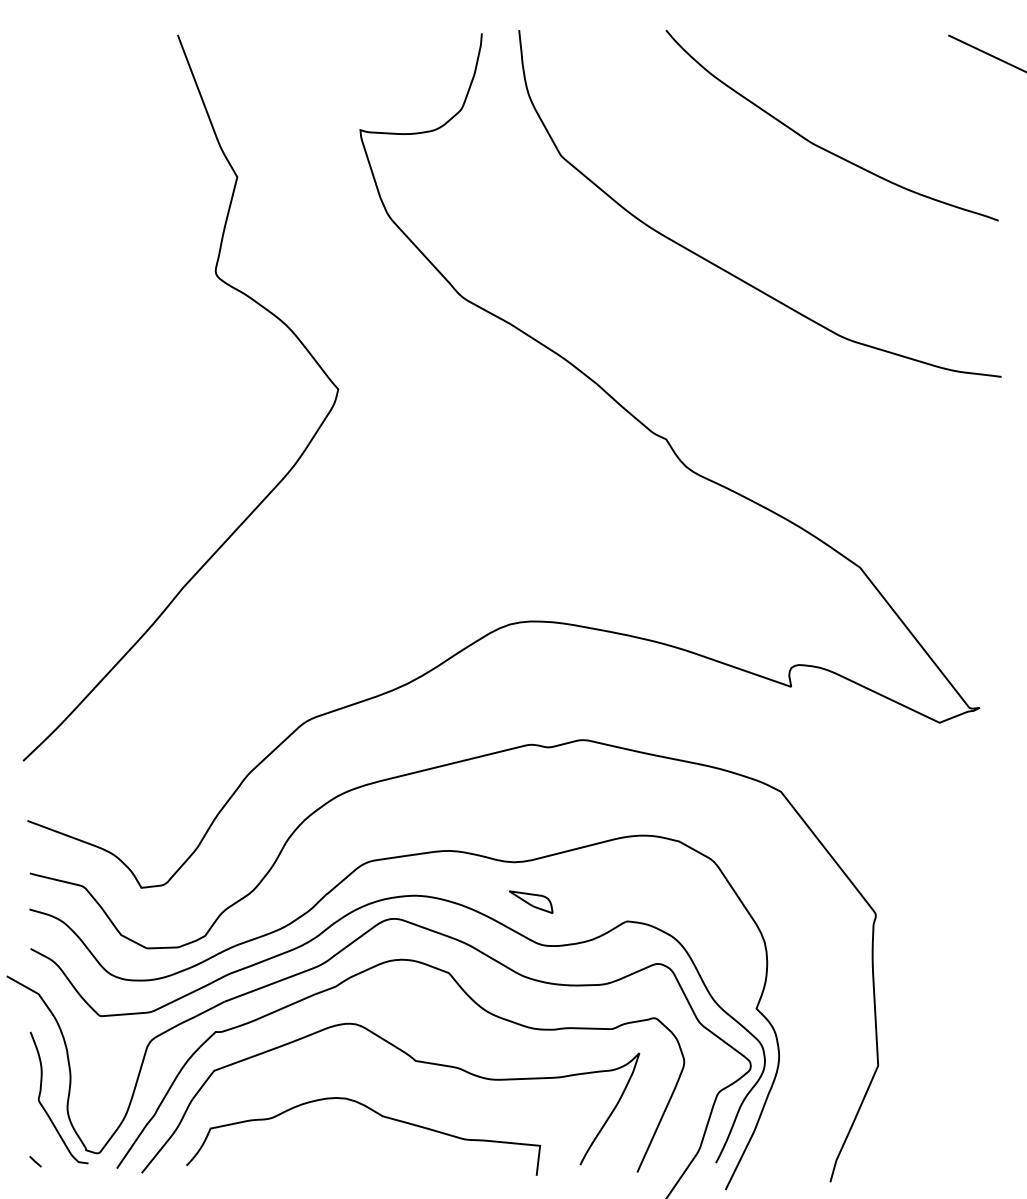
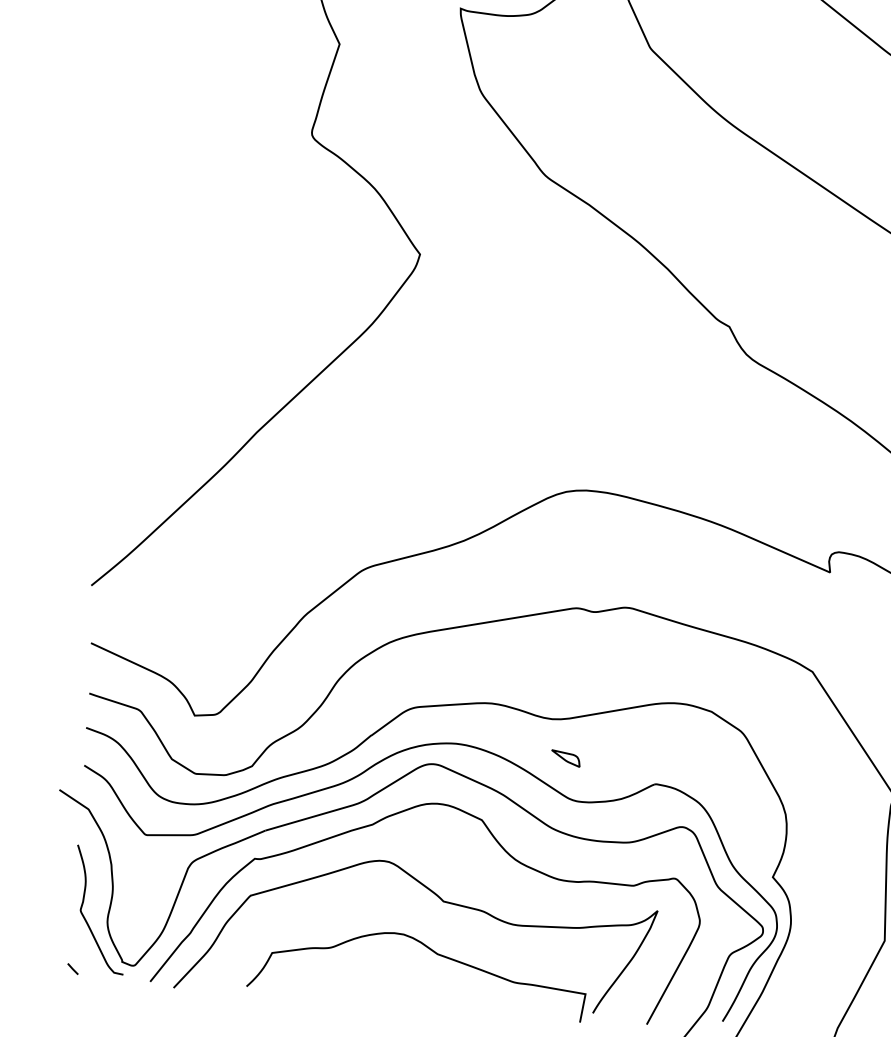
part: (531, 901) -> (566, 757), size x0.7
curve: (377, 1114) -> (432, 952), moved

